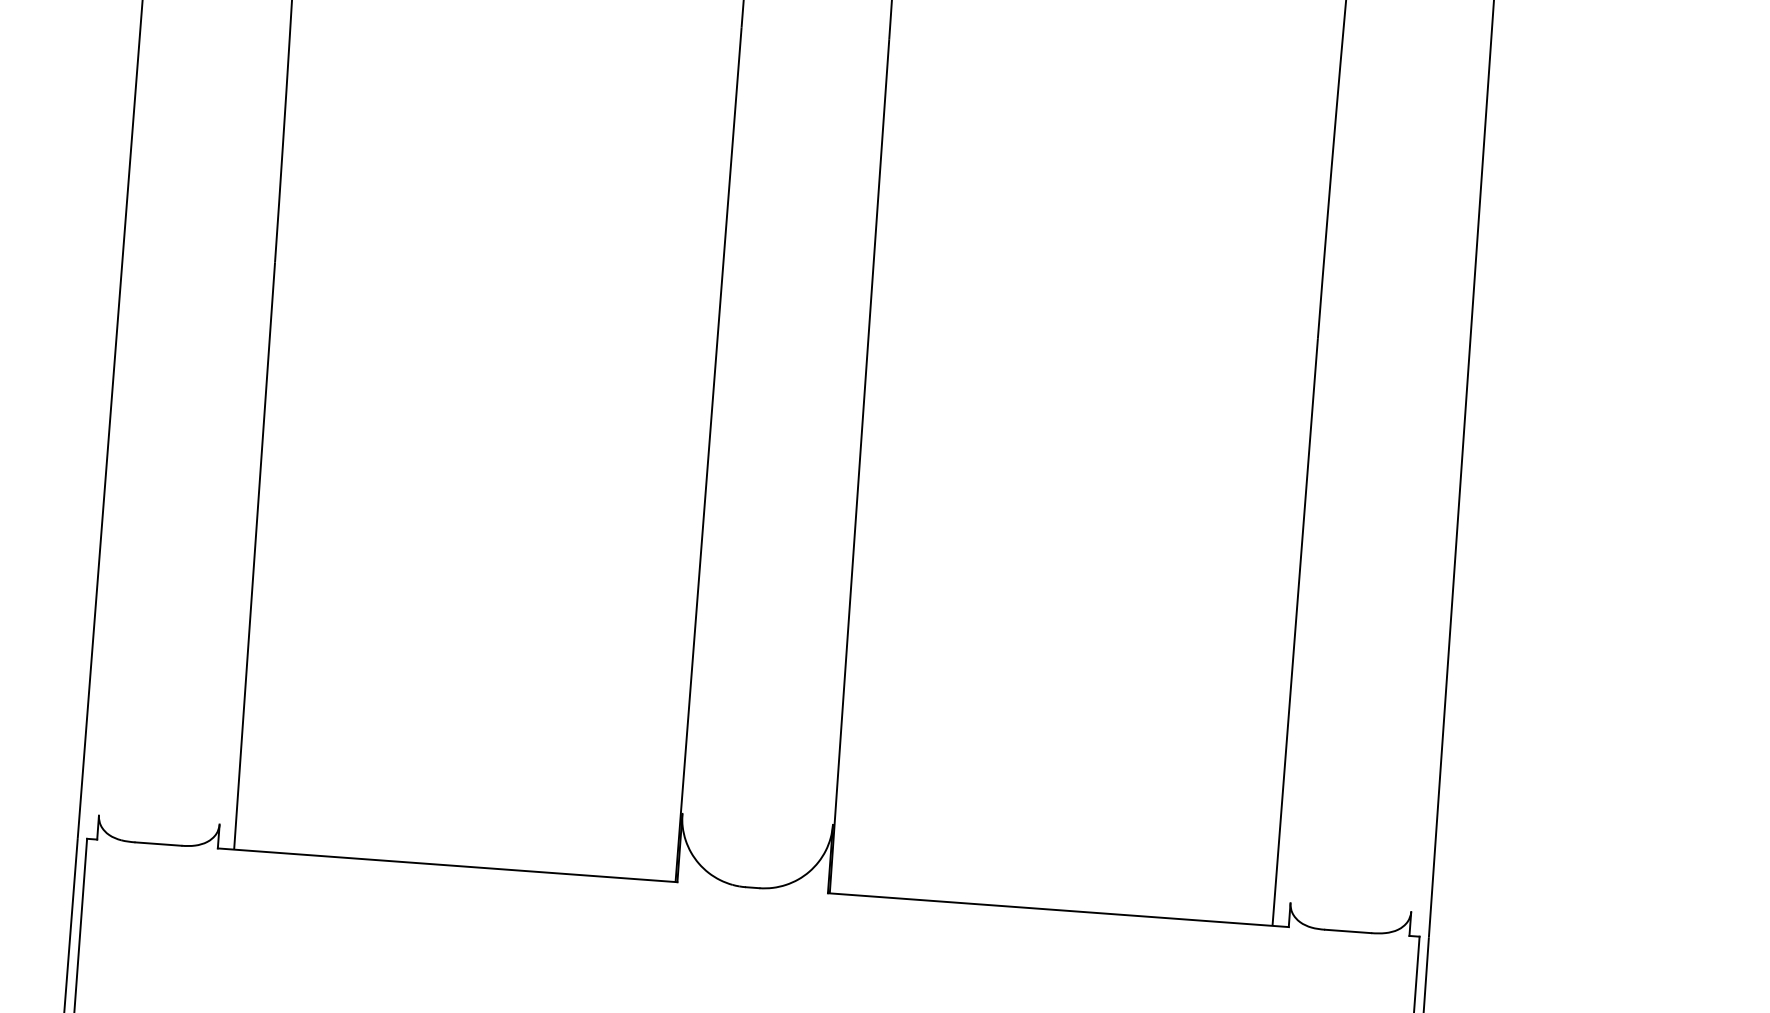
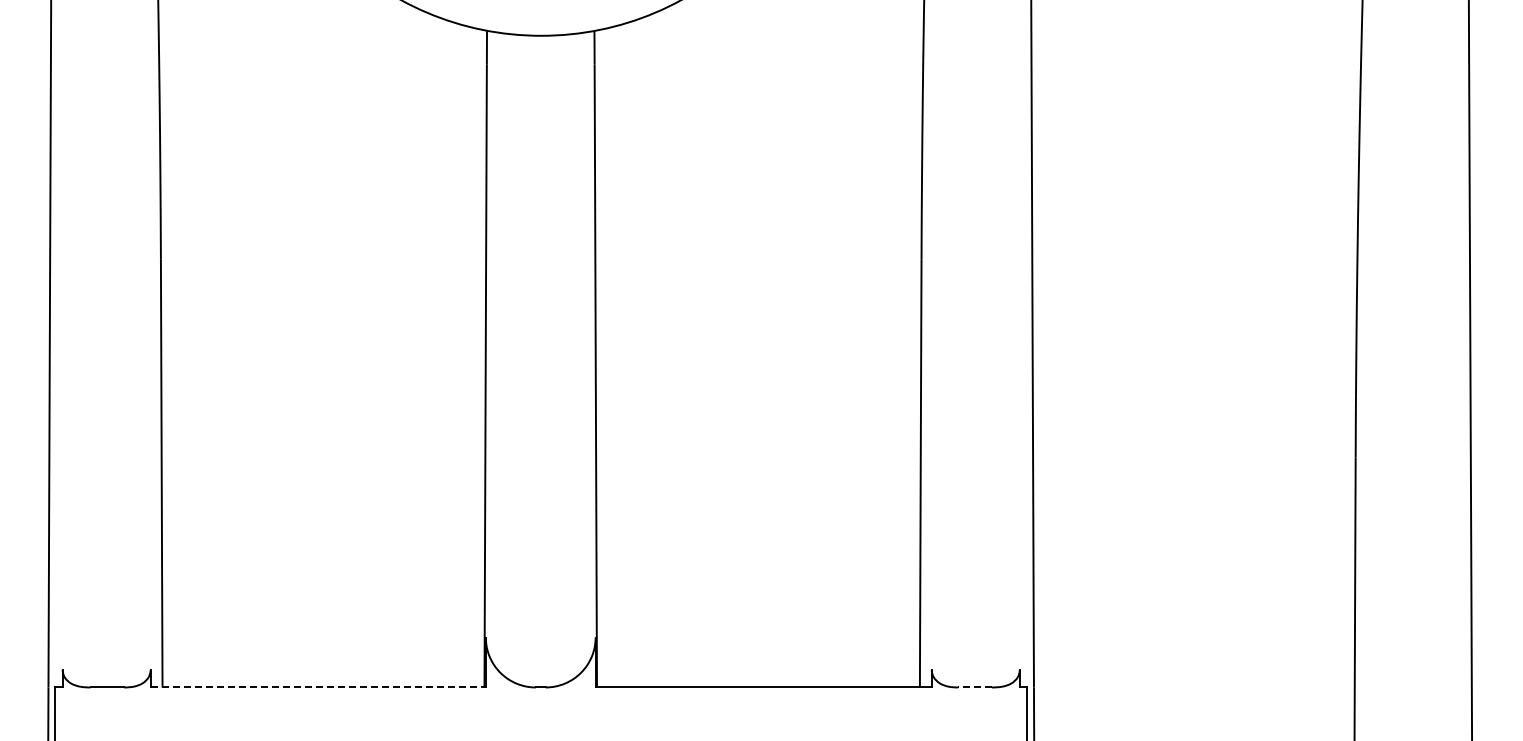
line: (447, 865) -> (318, 687), solid -> dashed
line: (1348, 931) -> (975, 687), solid -> dashed

